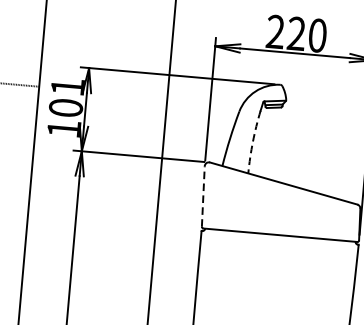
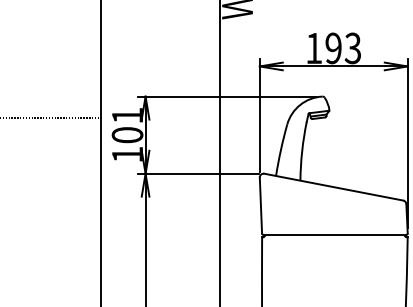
text: (296, 33) -> (333, 48), 220 -> 193
arc: (253, 142) -> (302, 151), dashed -> solid
line: (202, 196) -> (260, 205), dashed -> solid

